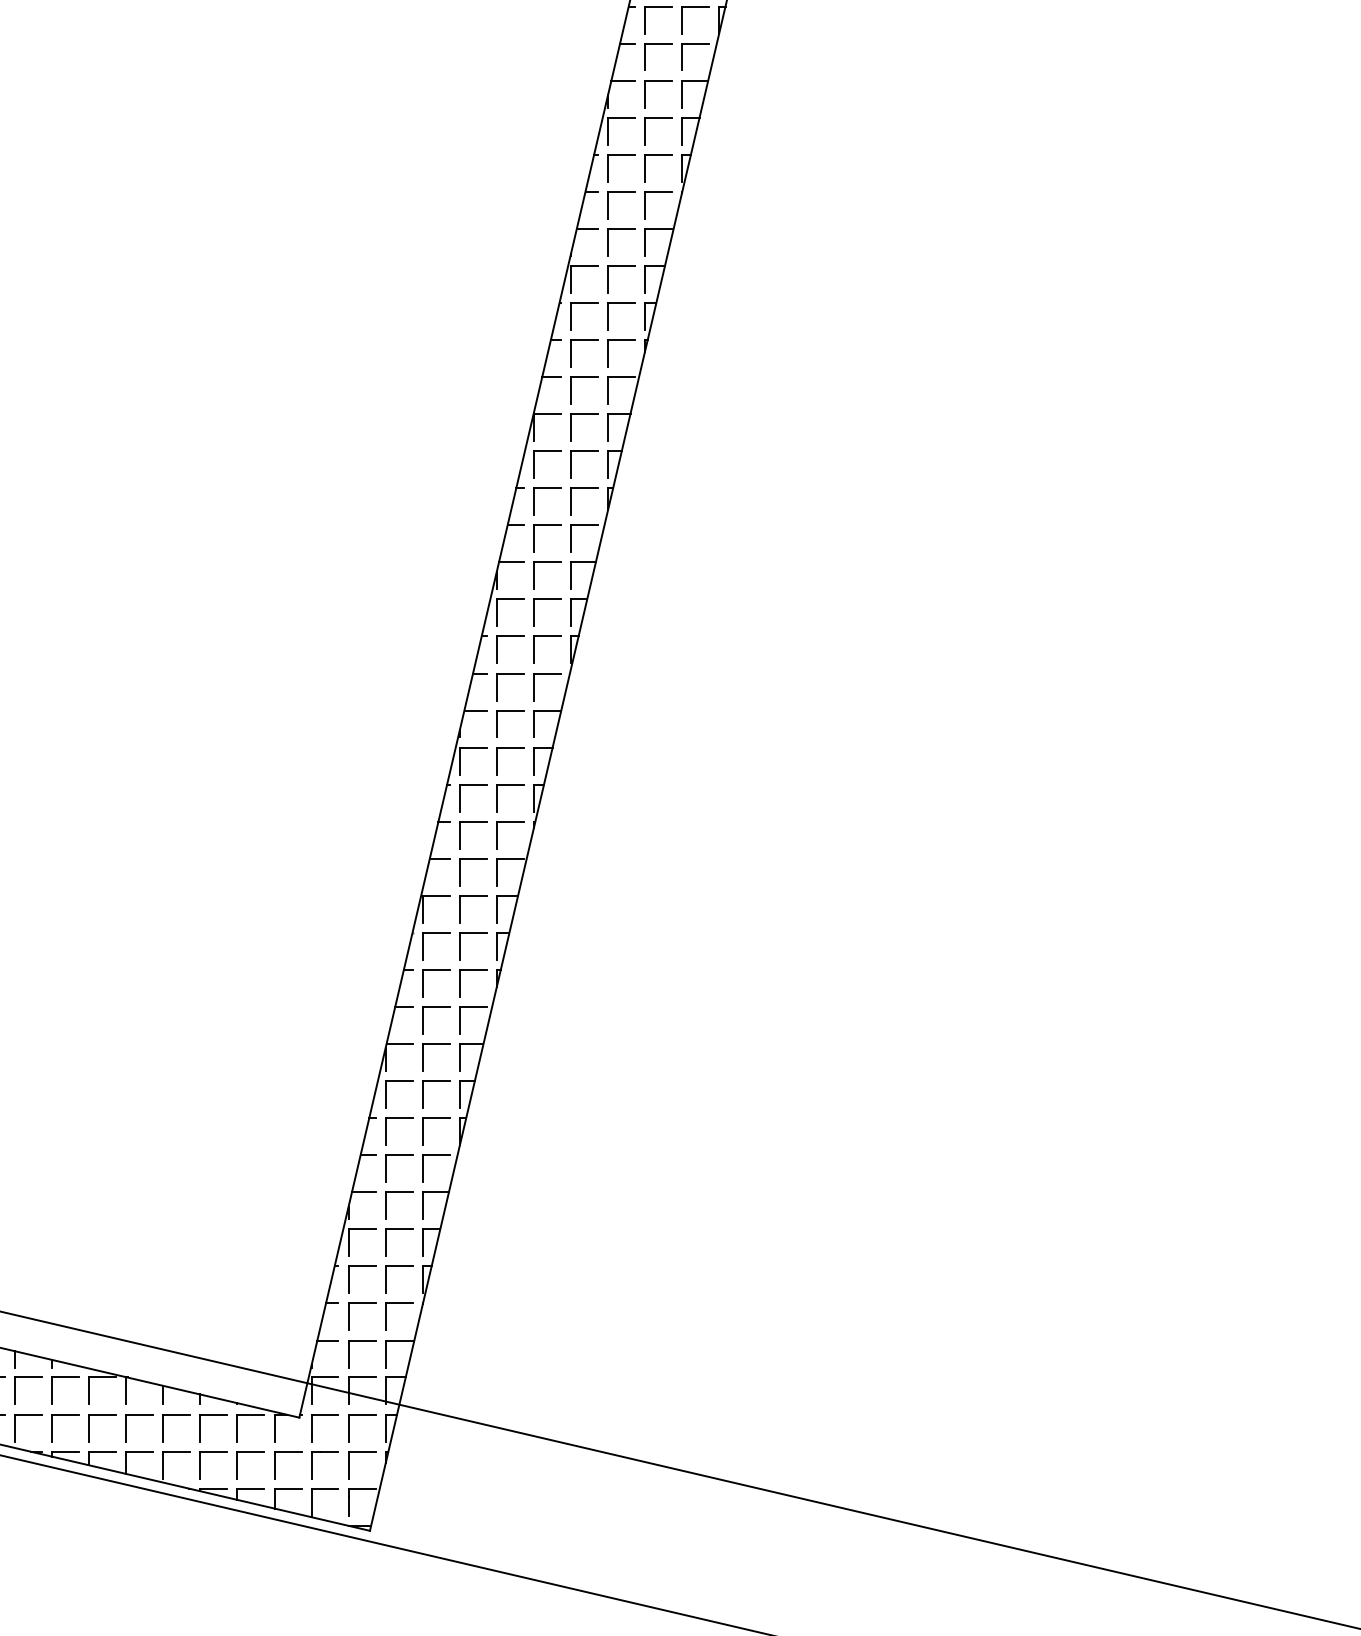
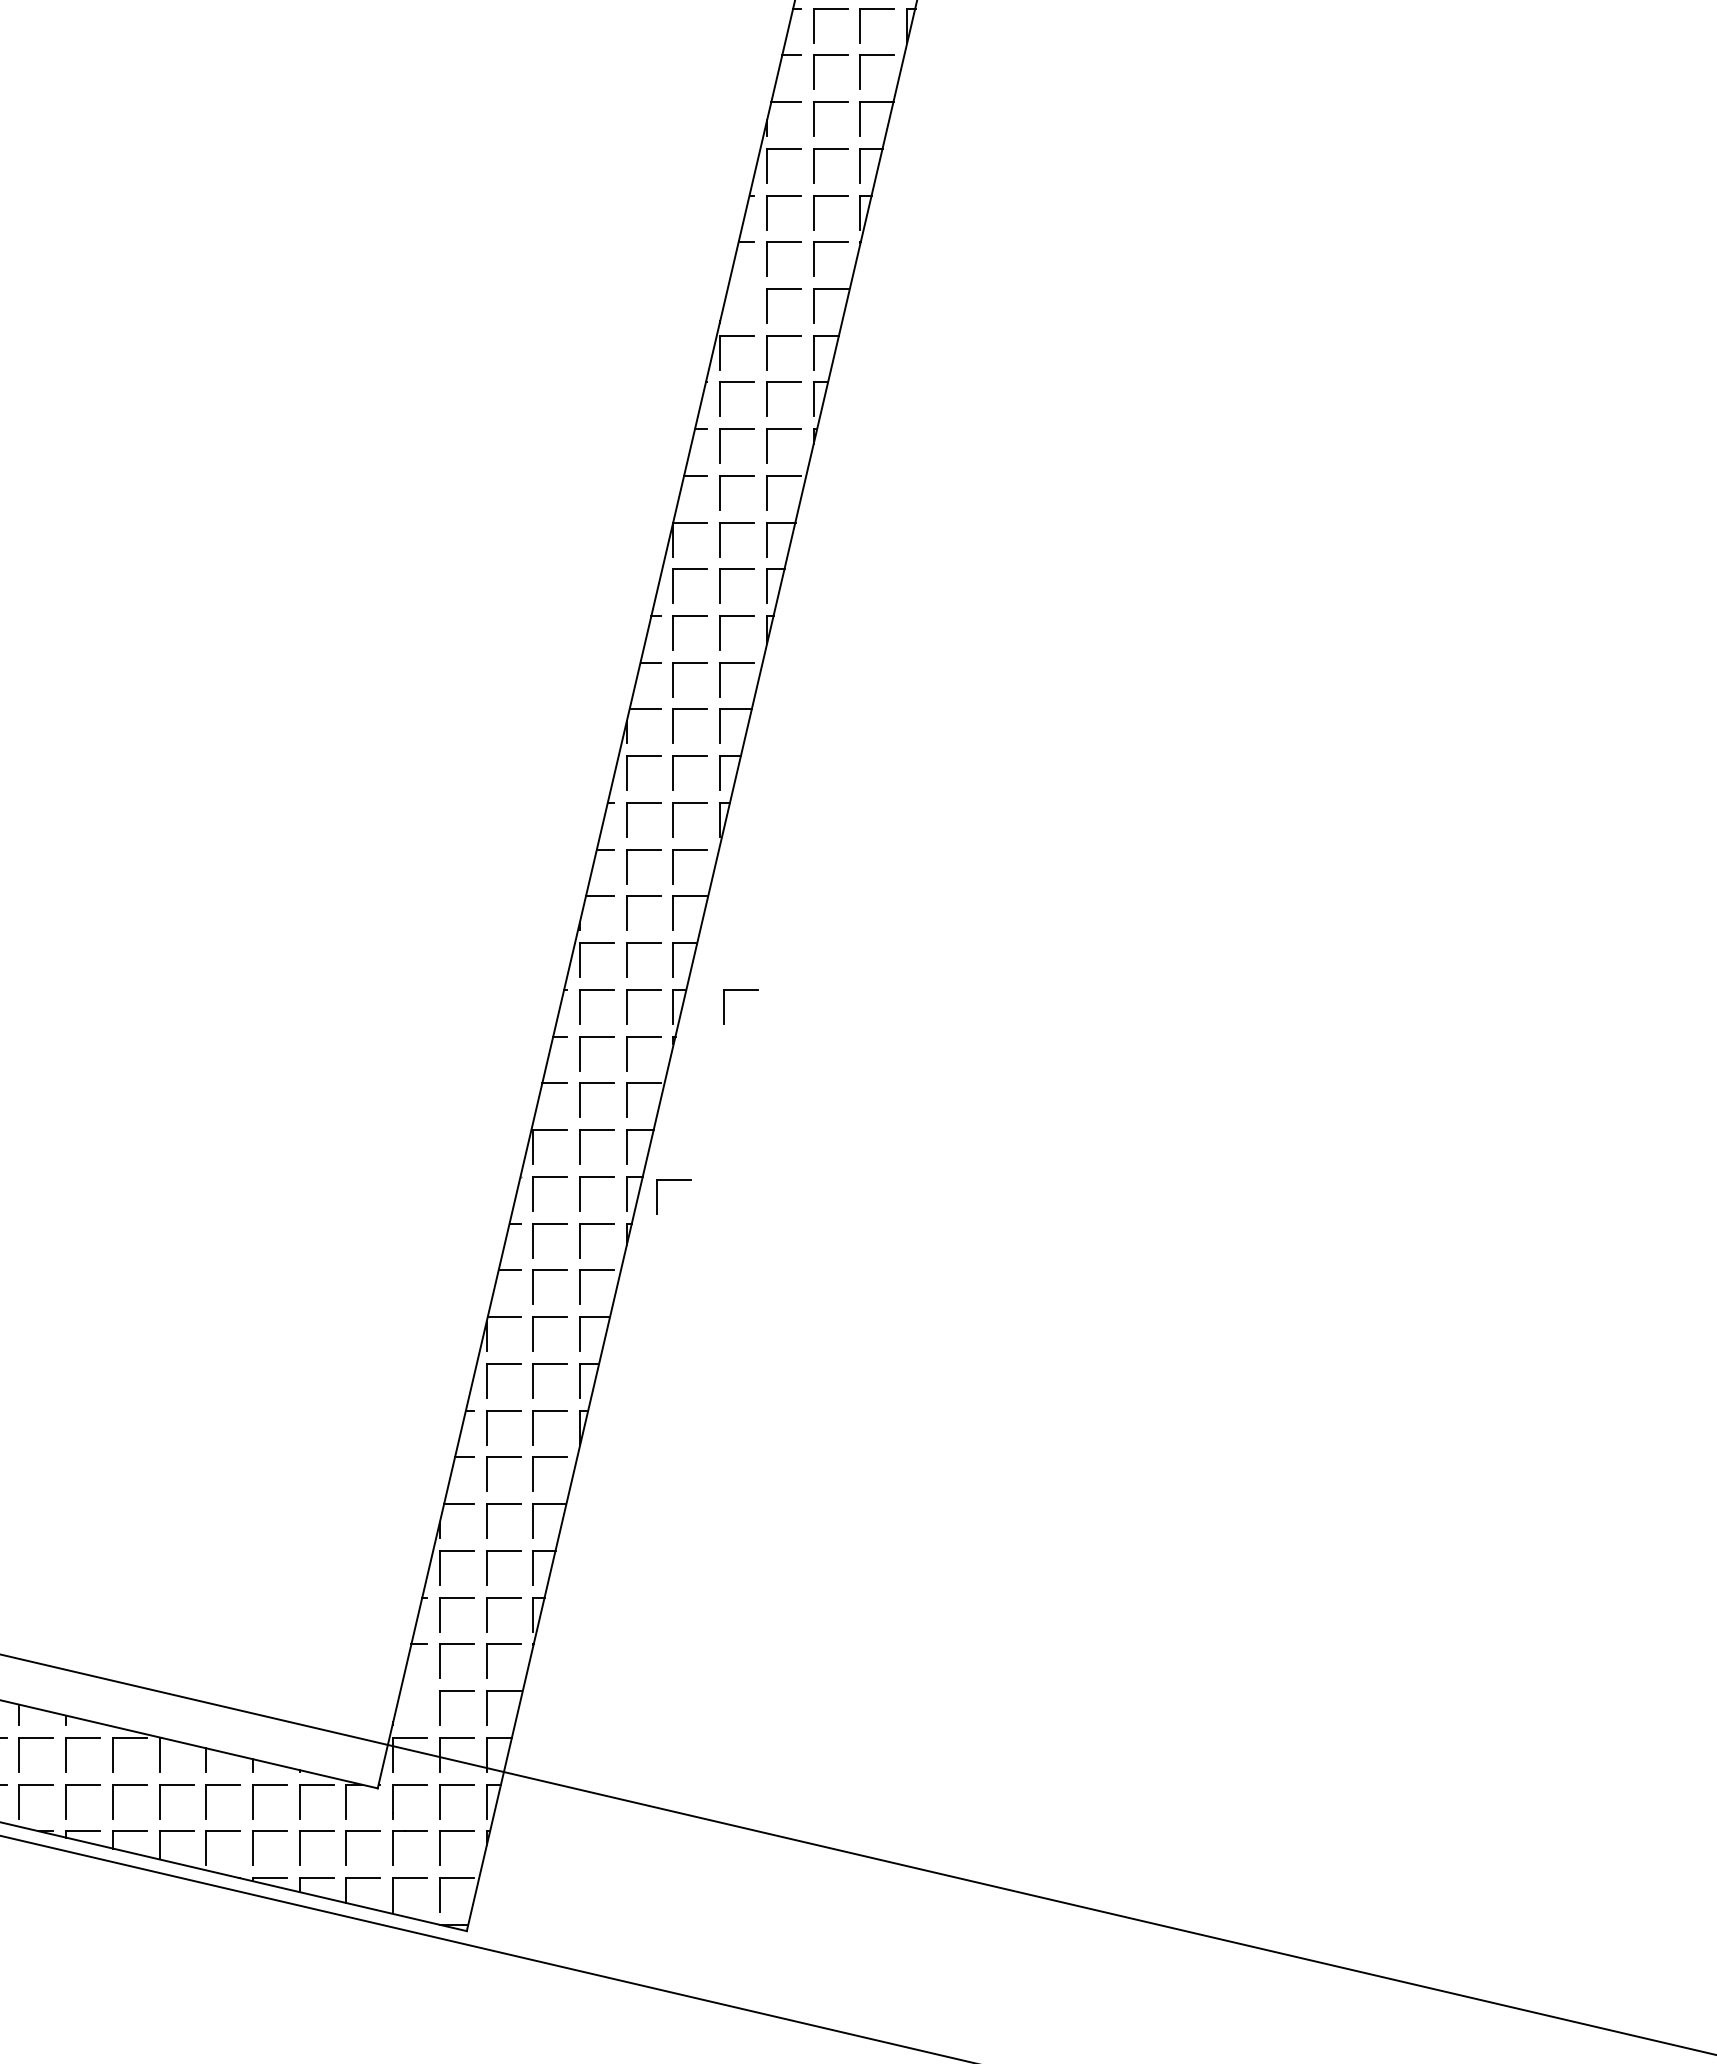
line: (586, 229) -> (740, 289), removed
part: (586, 785) -> (740, 990), added
part: (533, 935) -> (673, 1180), added
line: (327, 1340) -> (413, 1691), removed

